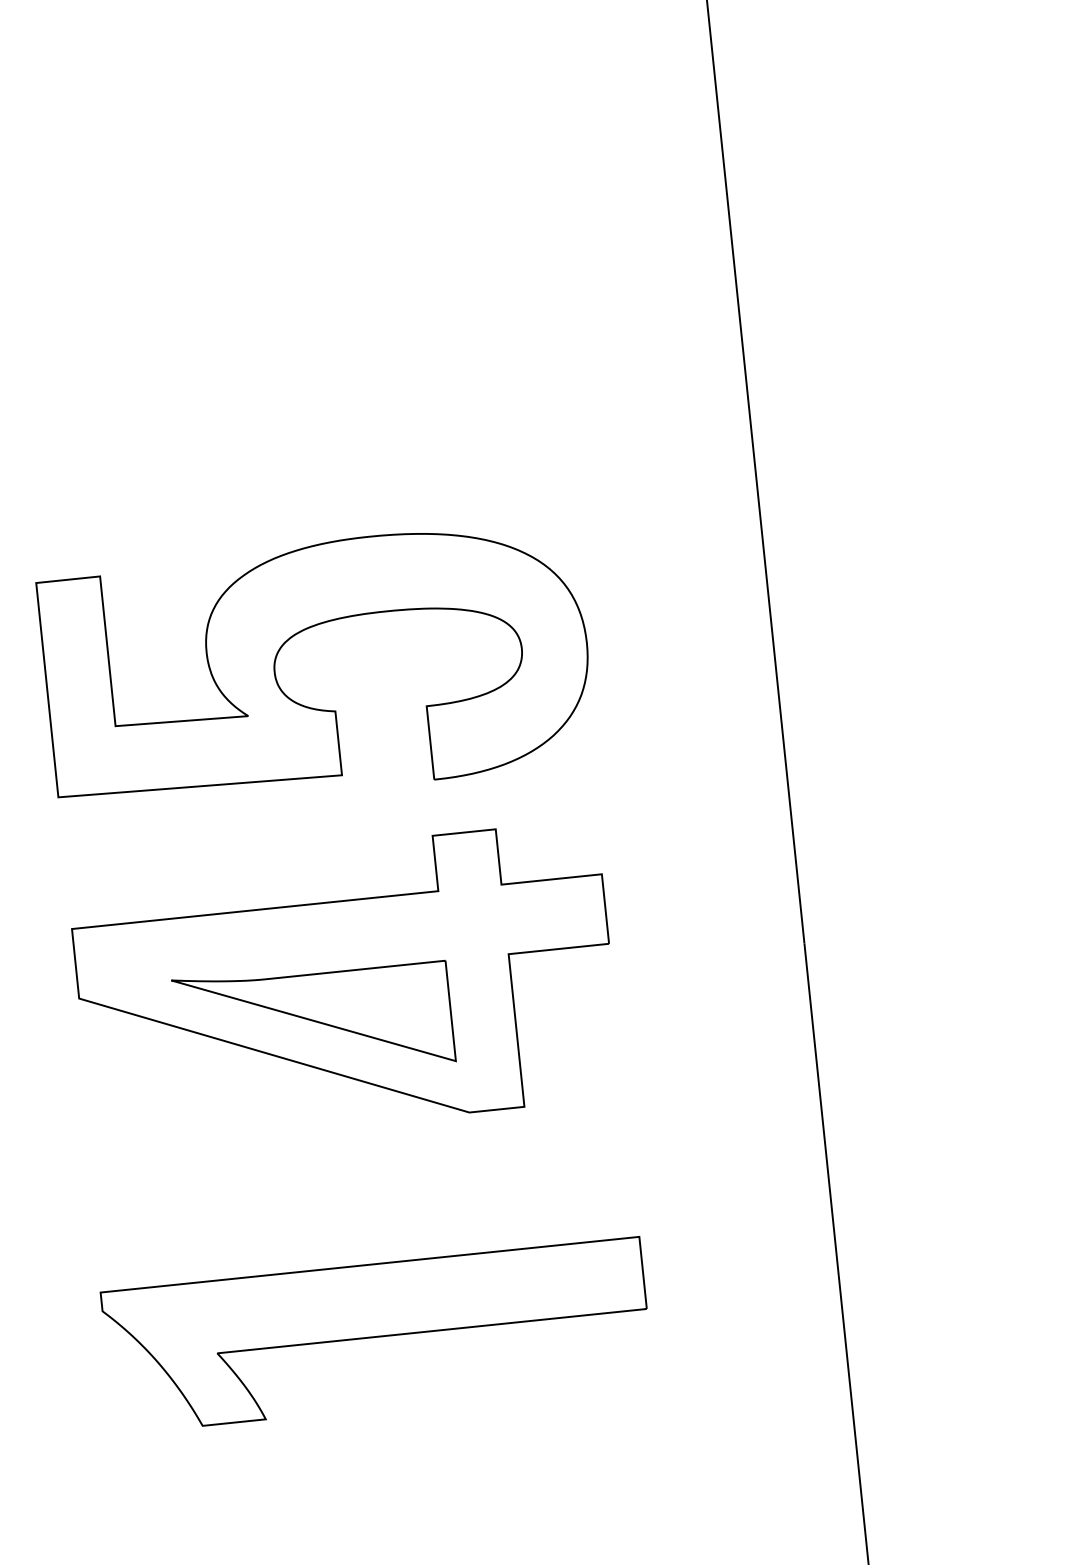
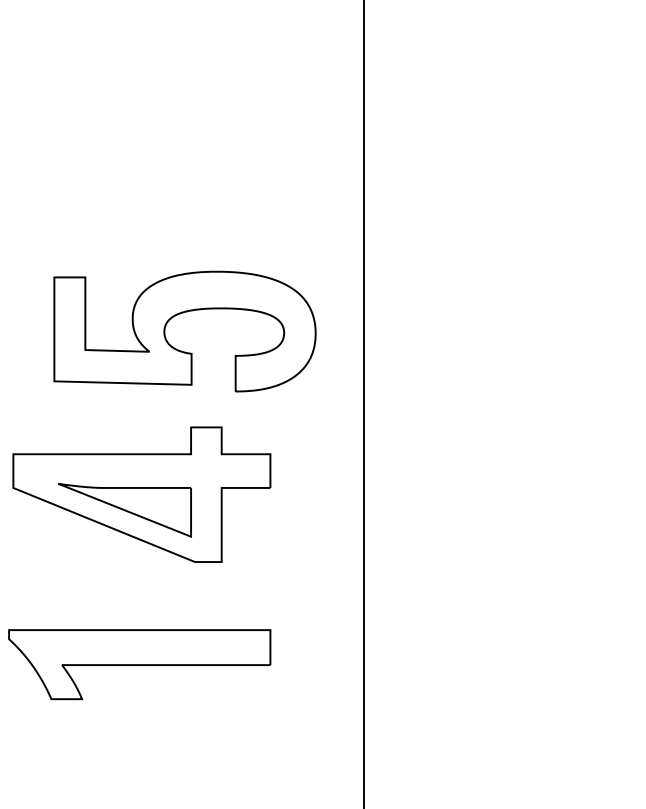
part: (304, 632) -> (180, 314), moved

